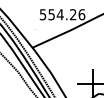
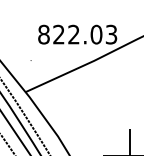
text: (62, 14) -> (77, 34), 554.26 -> 822.03

